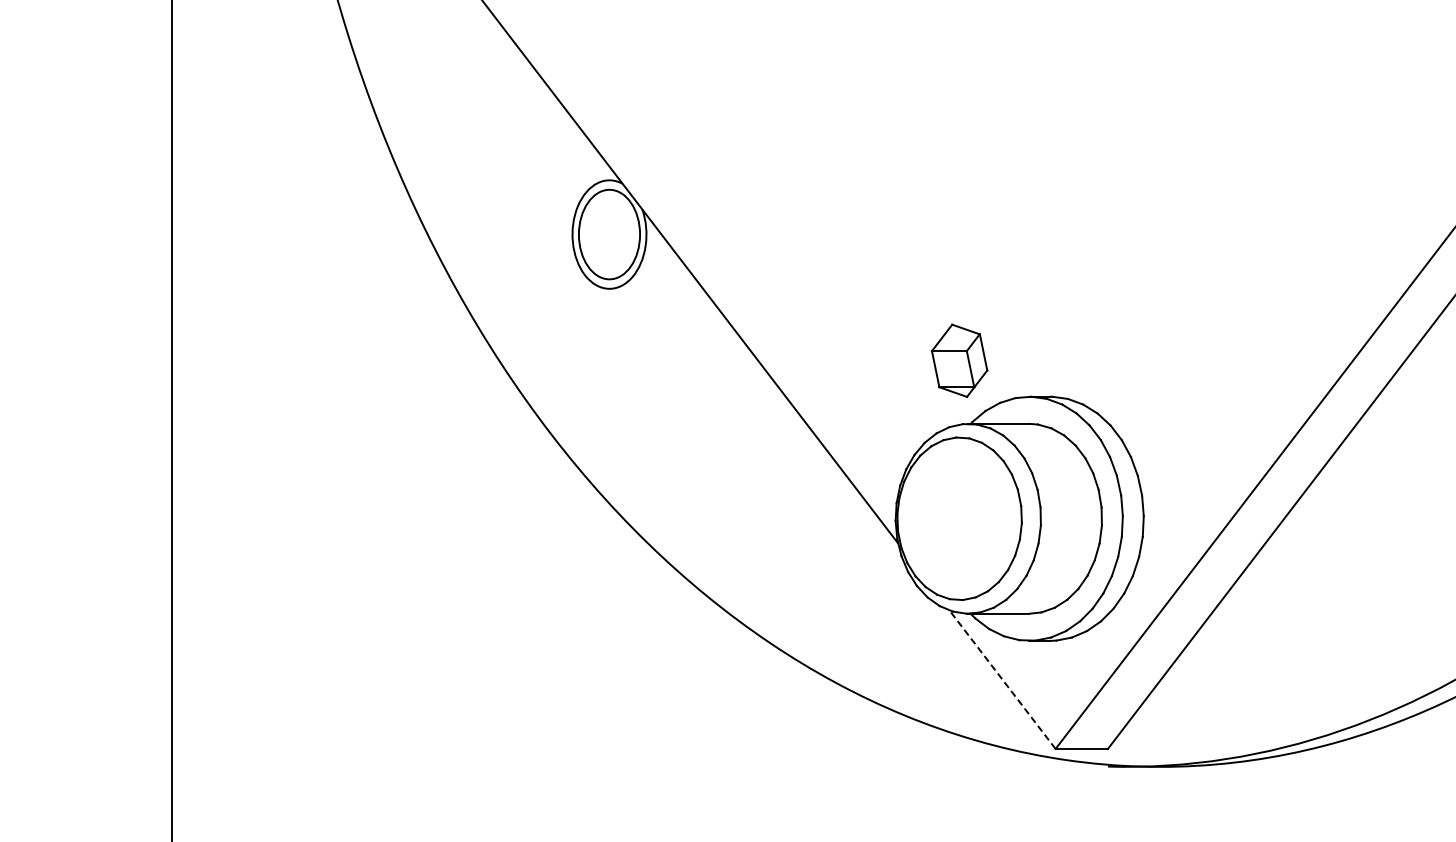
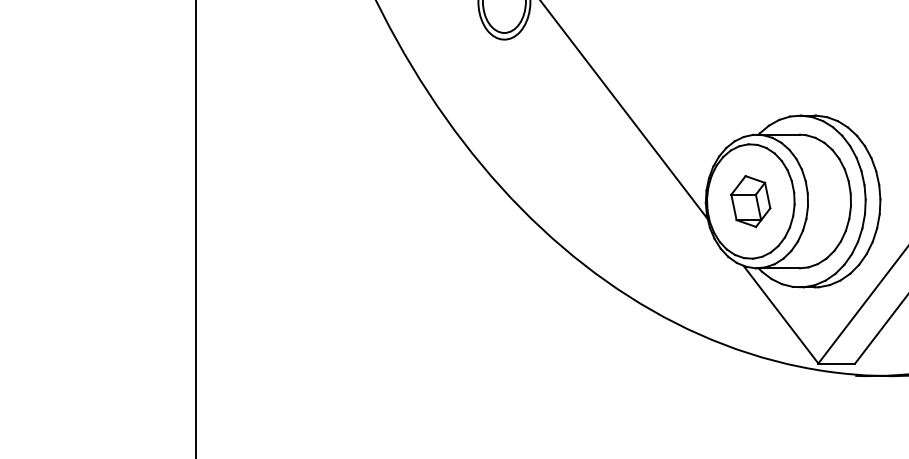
part: (959, 360) -> (750, 201), moved
line: (1002, 679) -> (781, 314), dashed -> solid

